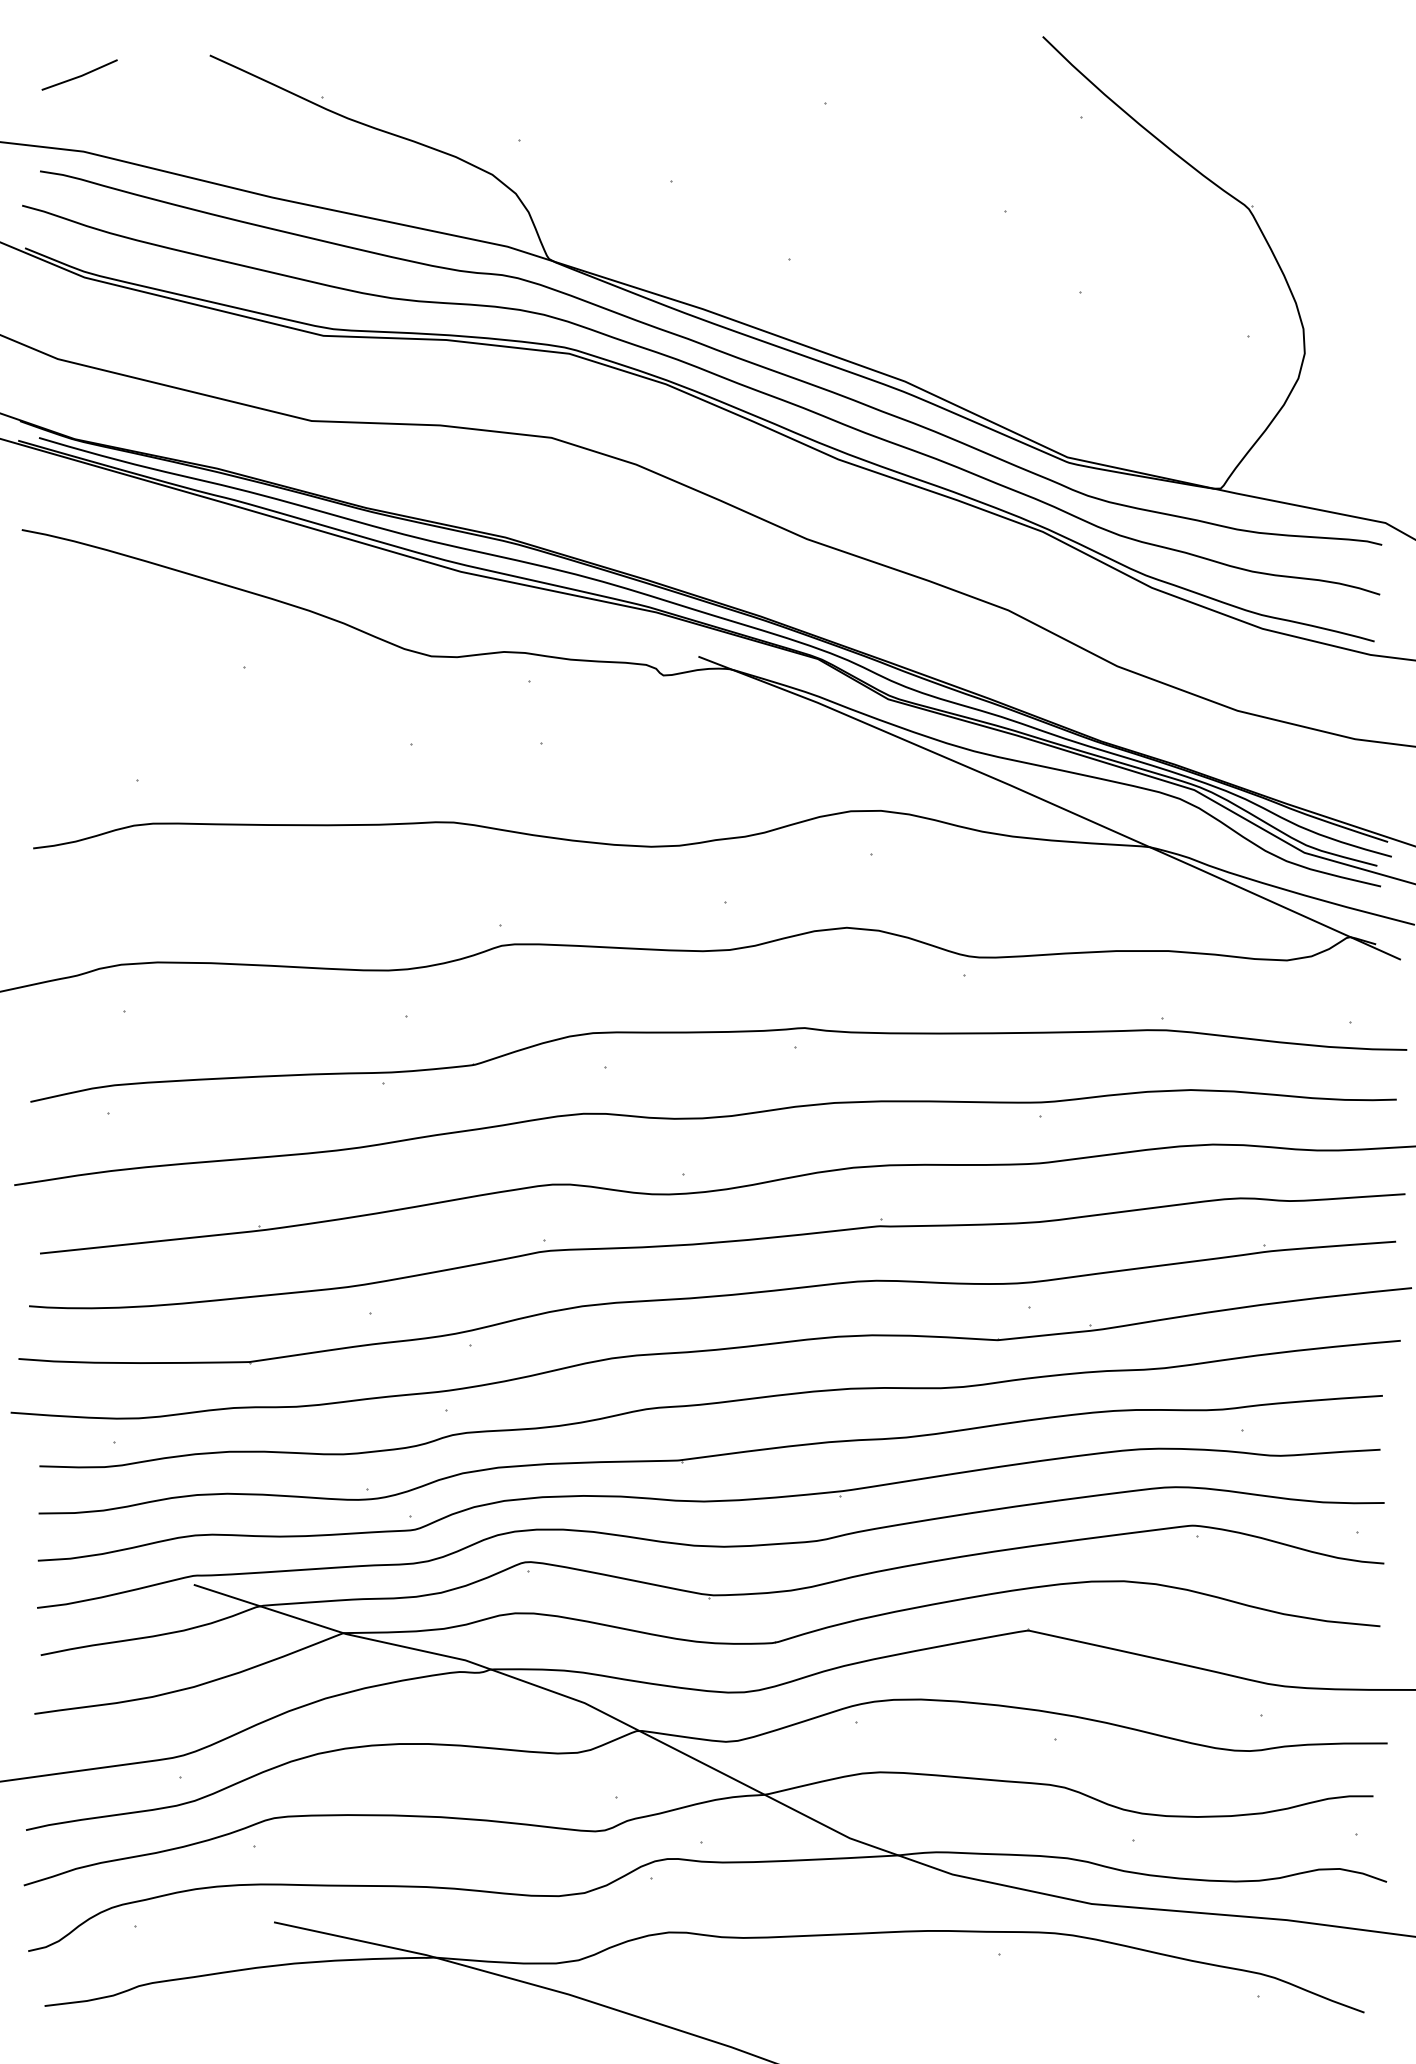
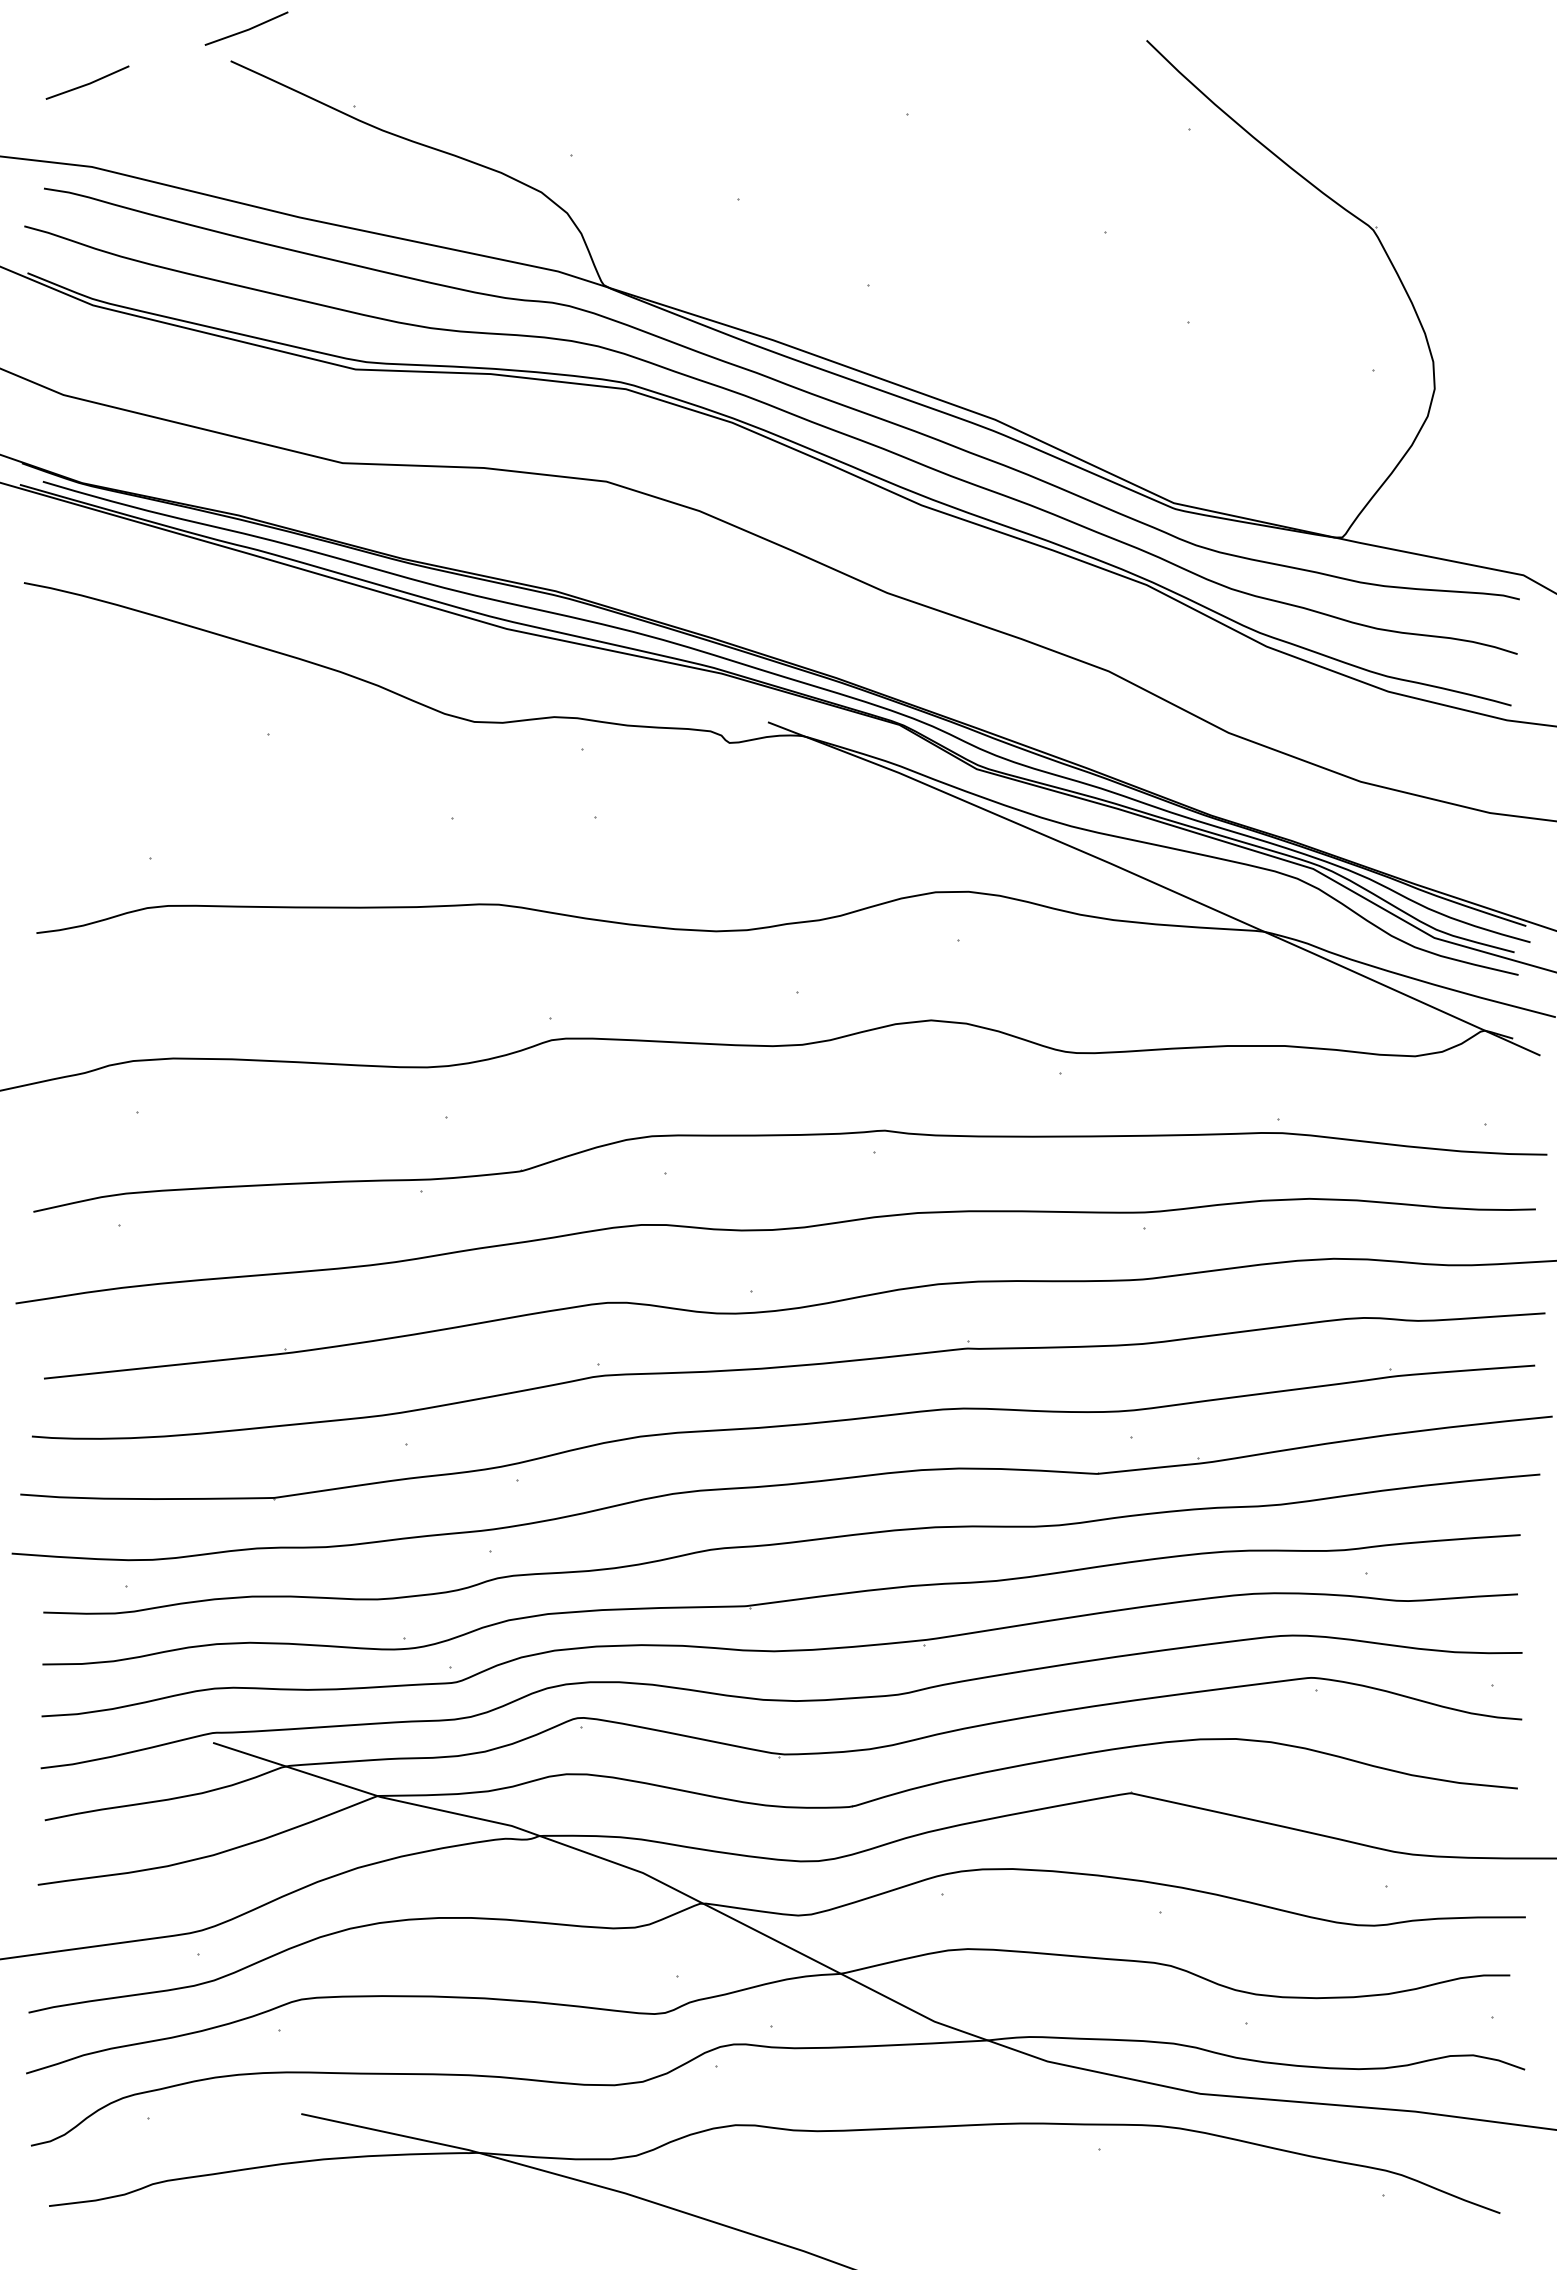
line: (224, 26) -> (246, 29), added

